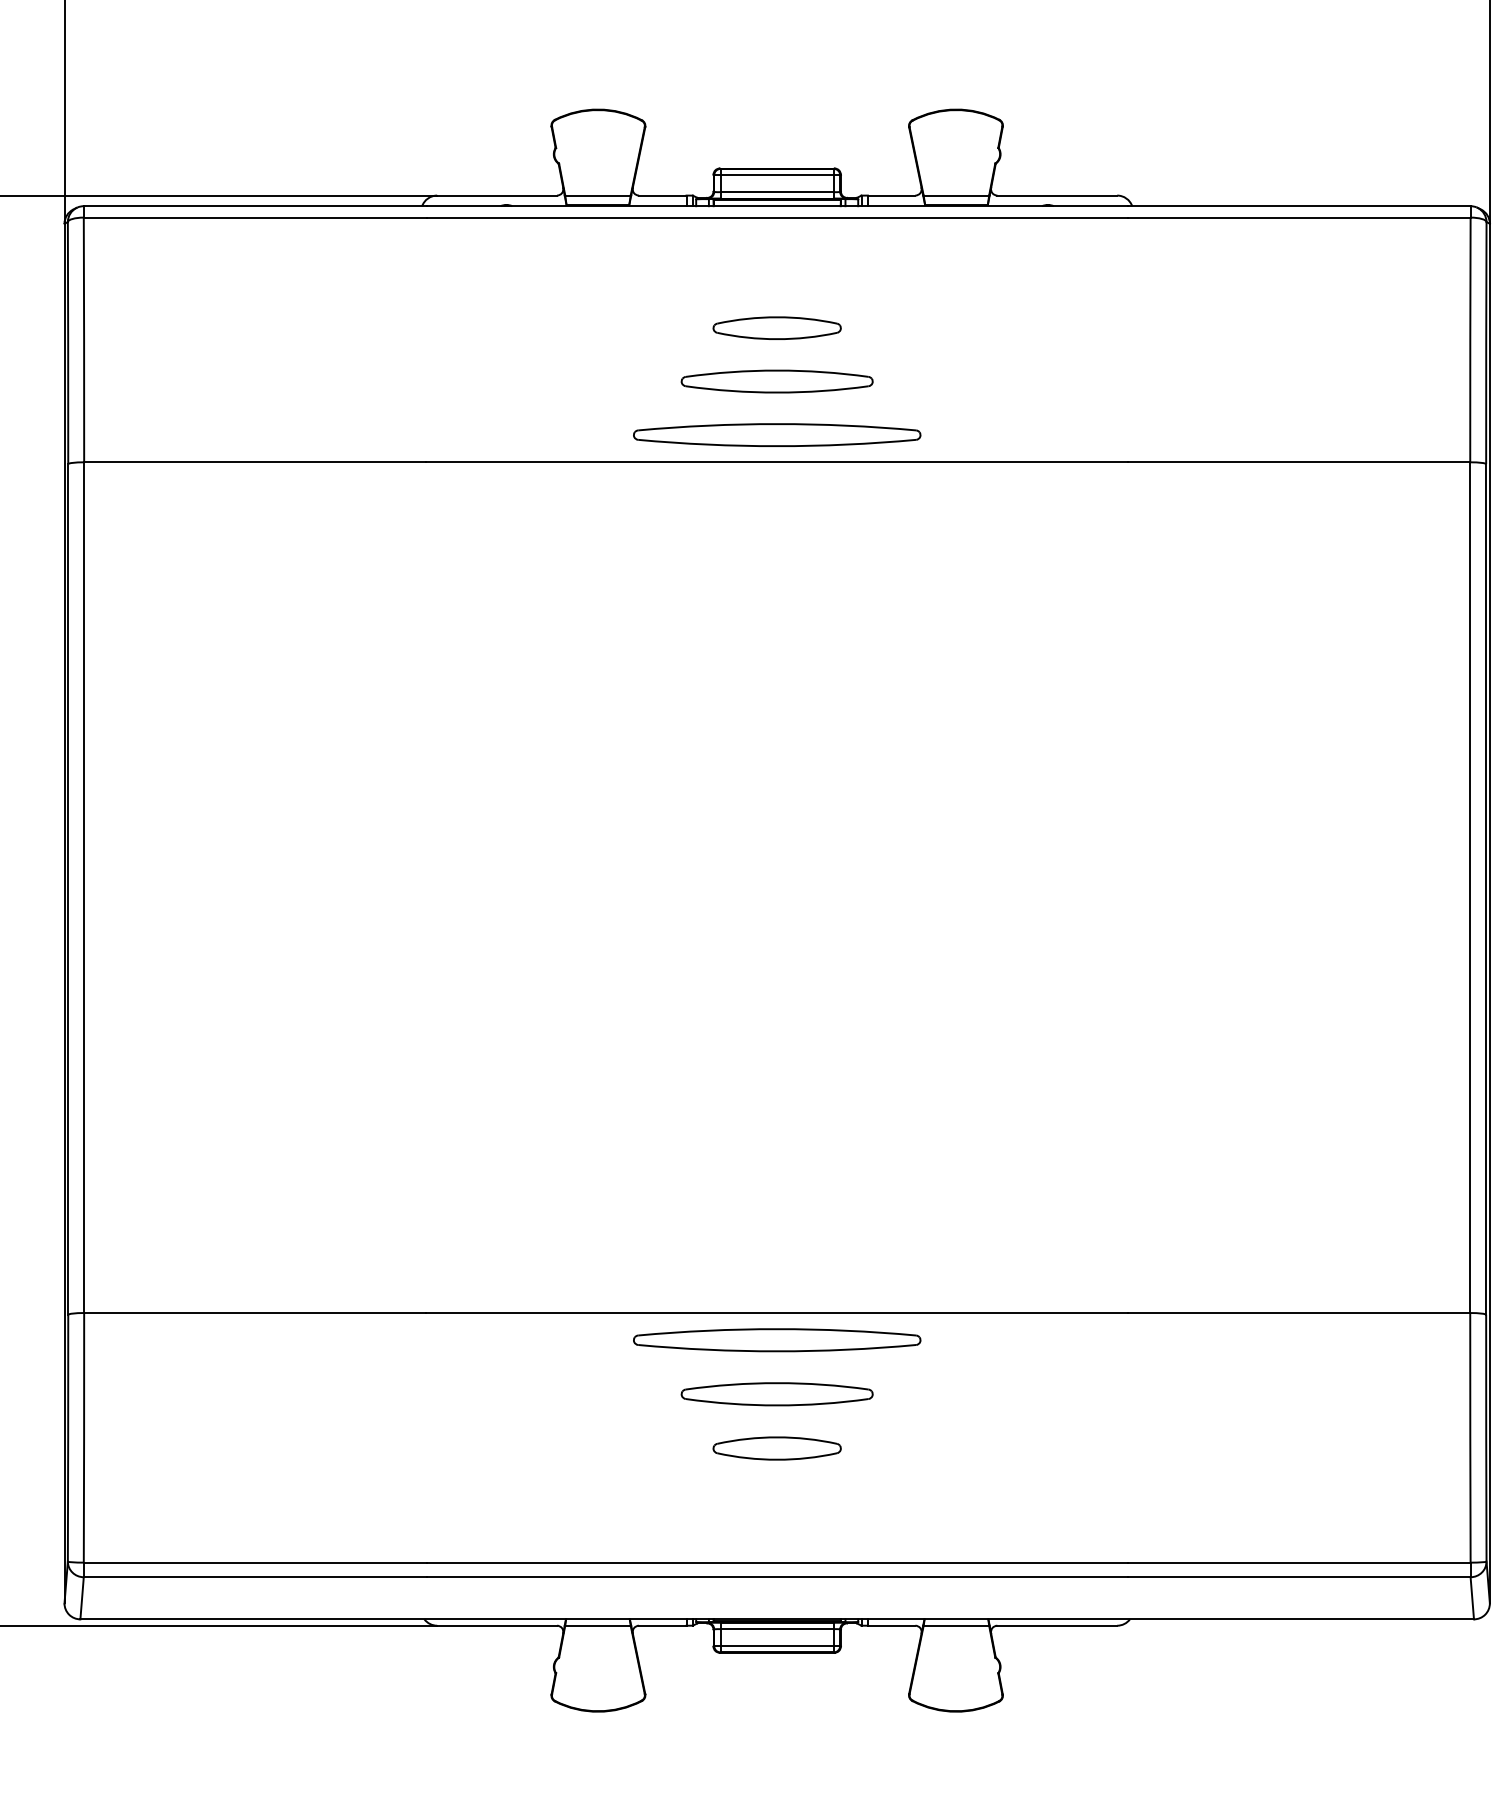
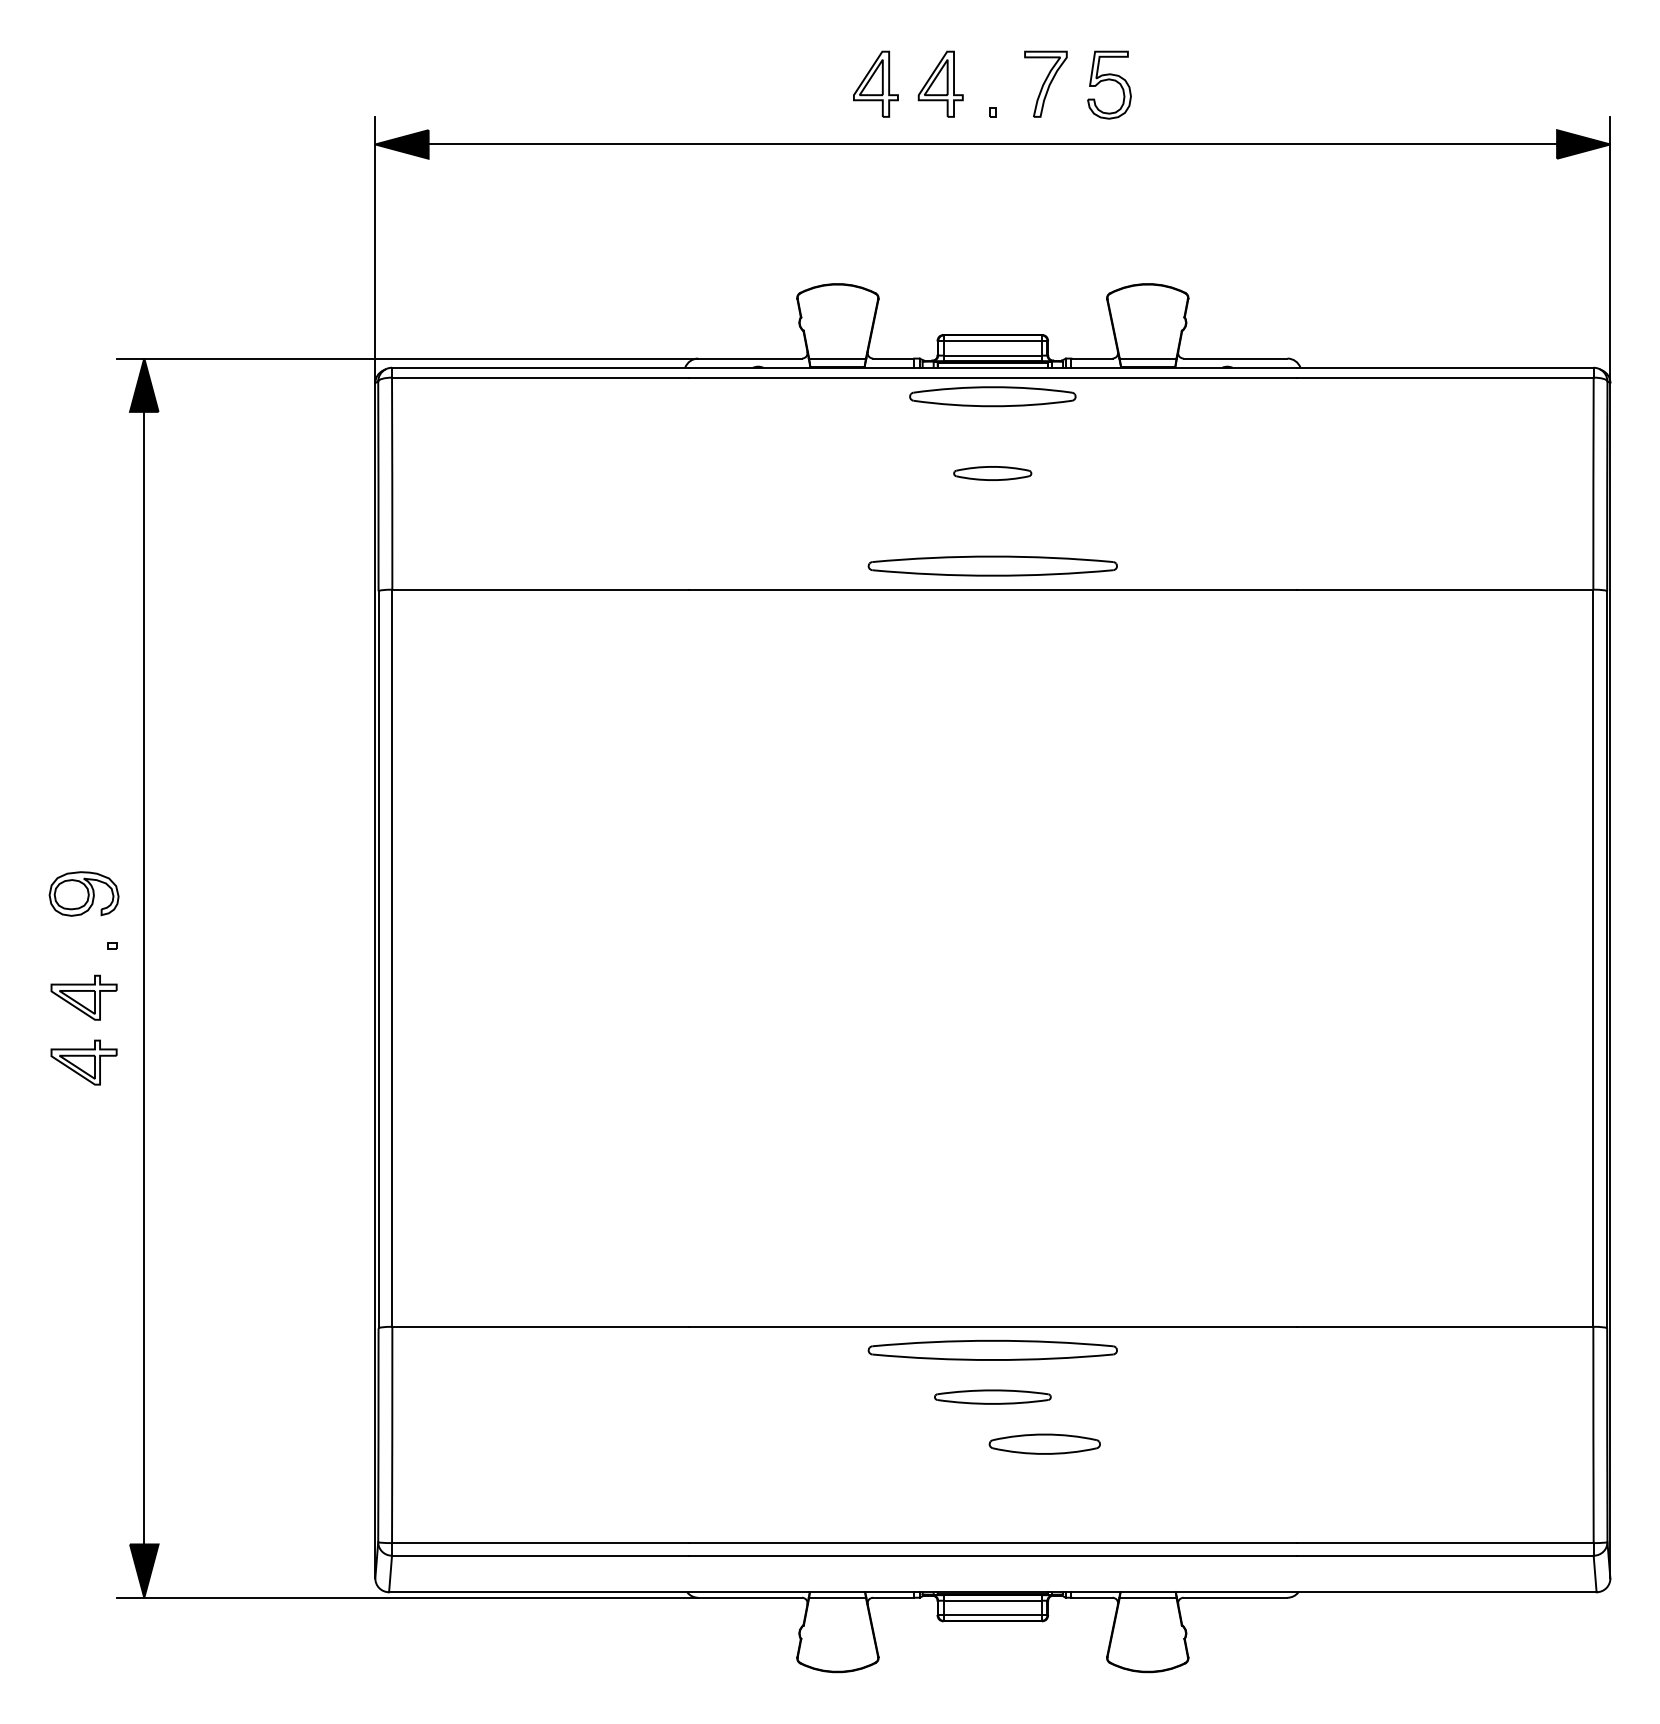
part: (776, 328) -> (992, 473), size x0.7
part: (776, 381) -> (992, 396), moved
part: (776, 1393) -> (992, 1396), size x0.7
part: (776, 1447) -> (1044, 1443), moved

